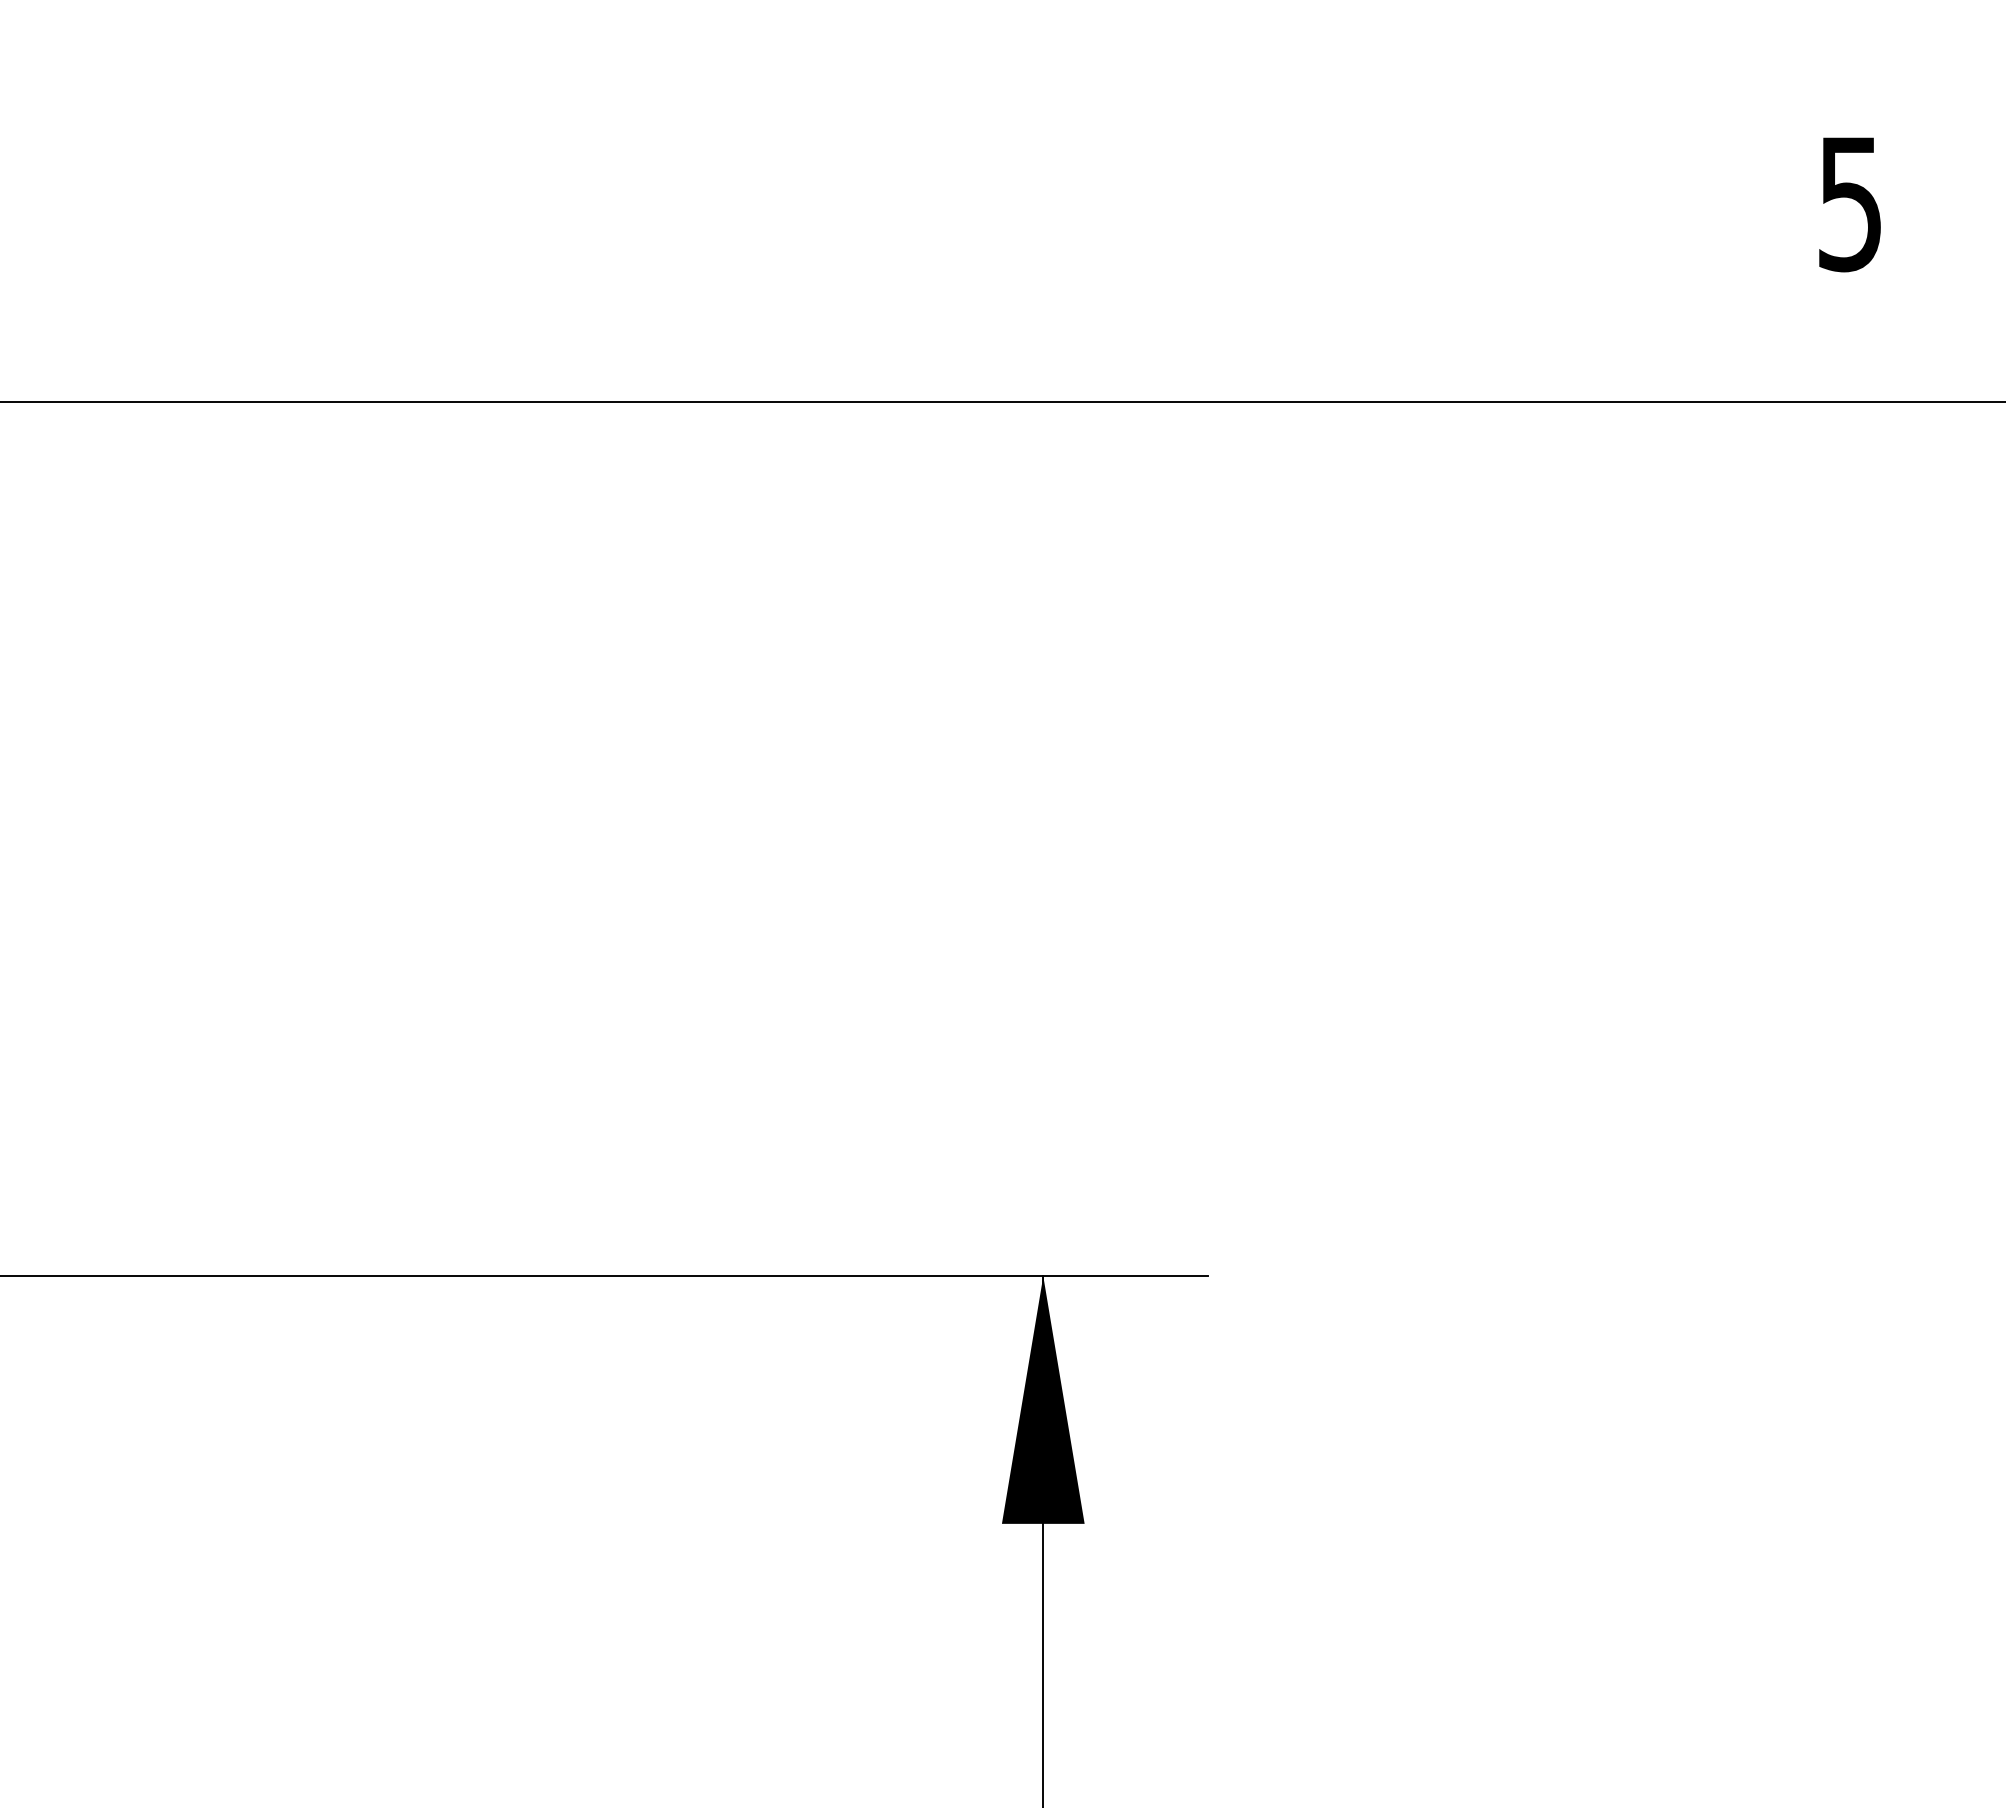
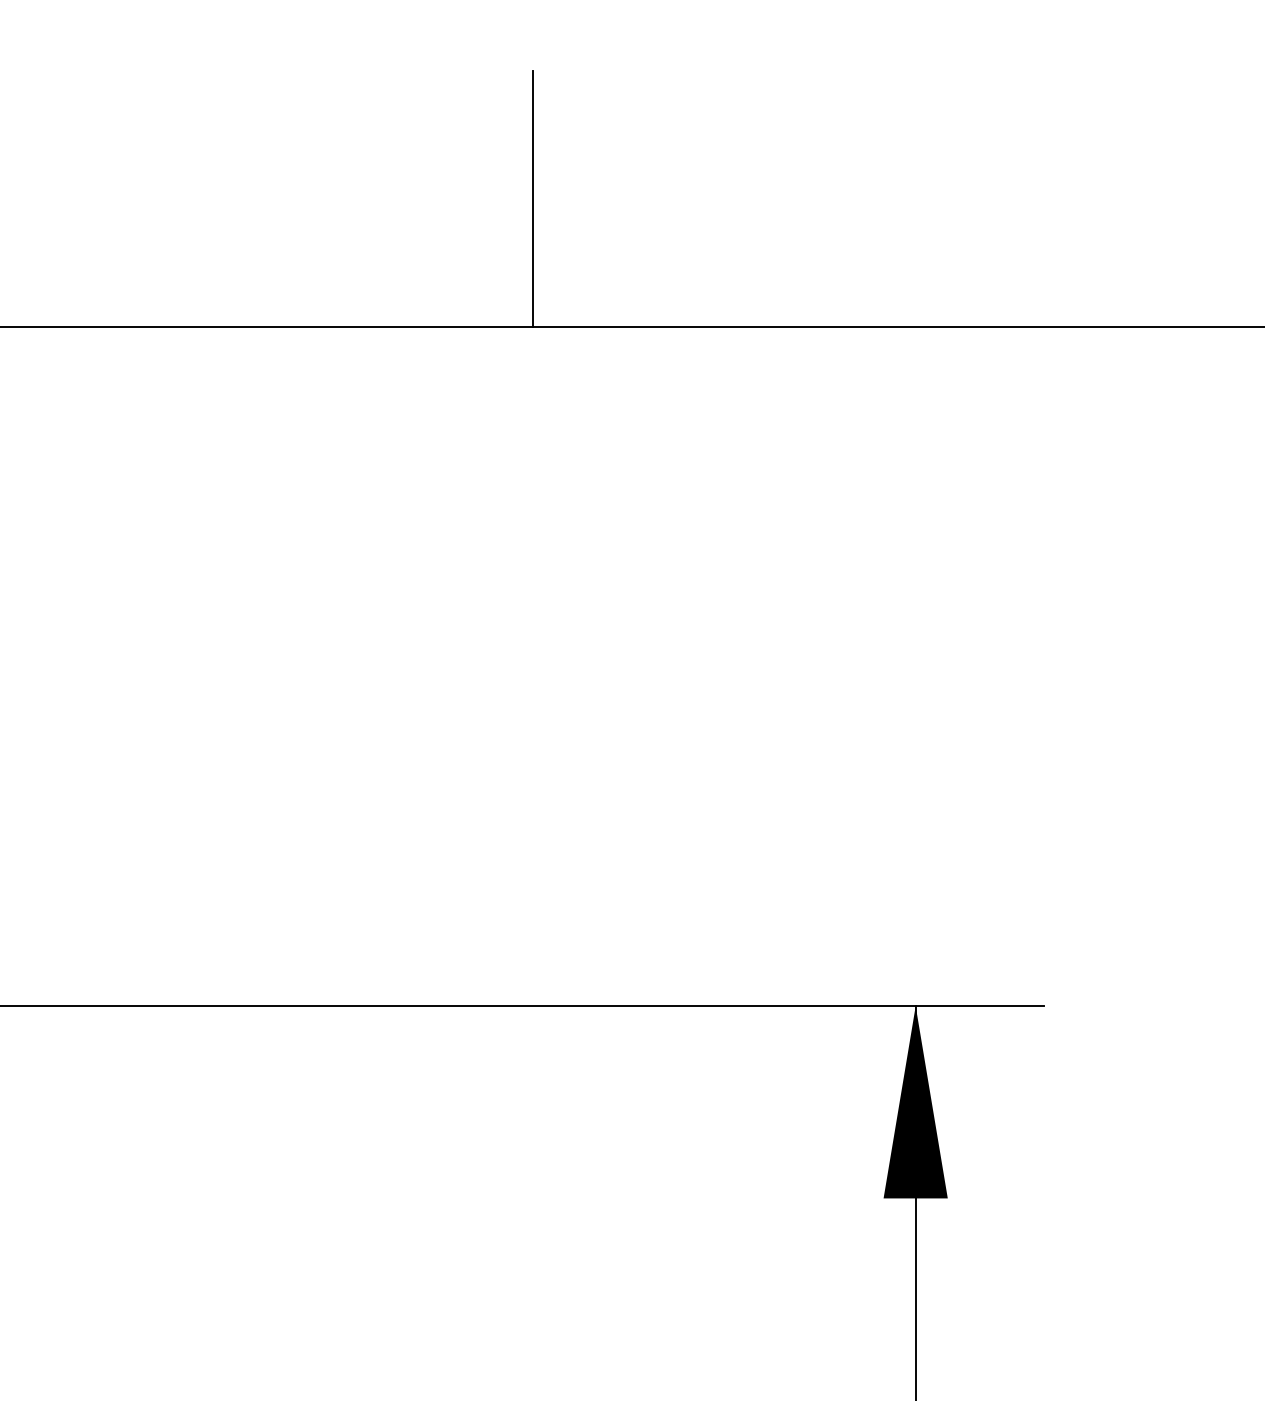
line: (549, 236) -> (532, 199), added

